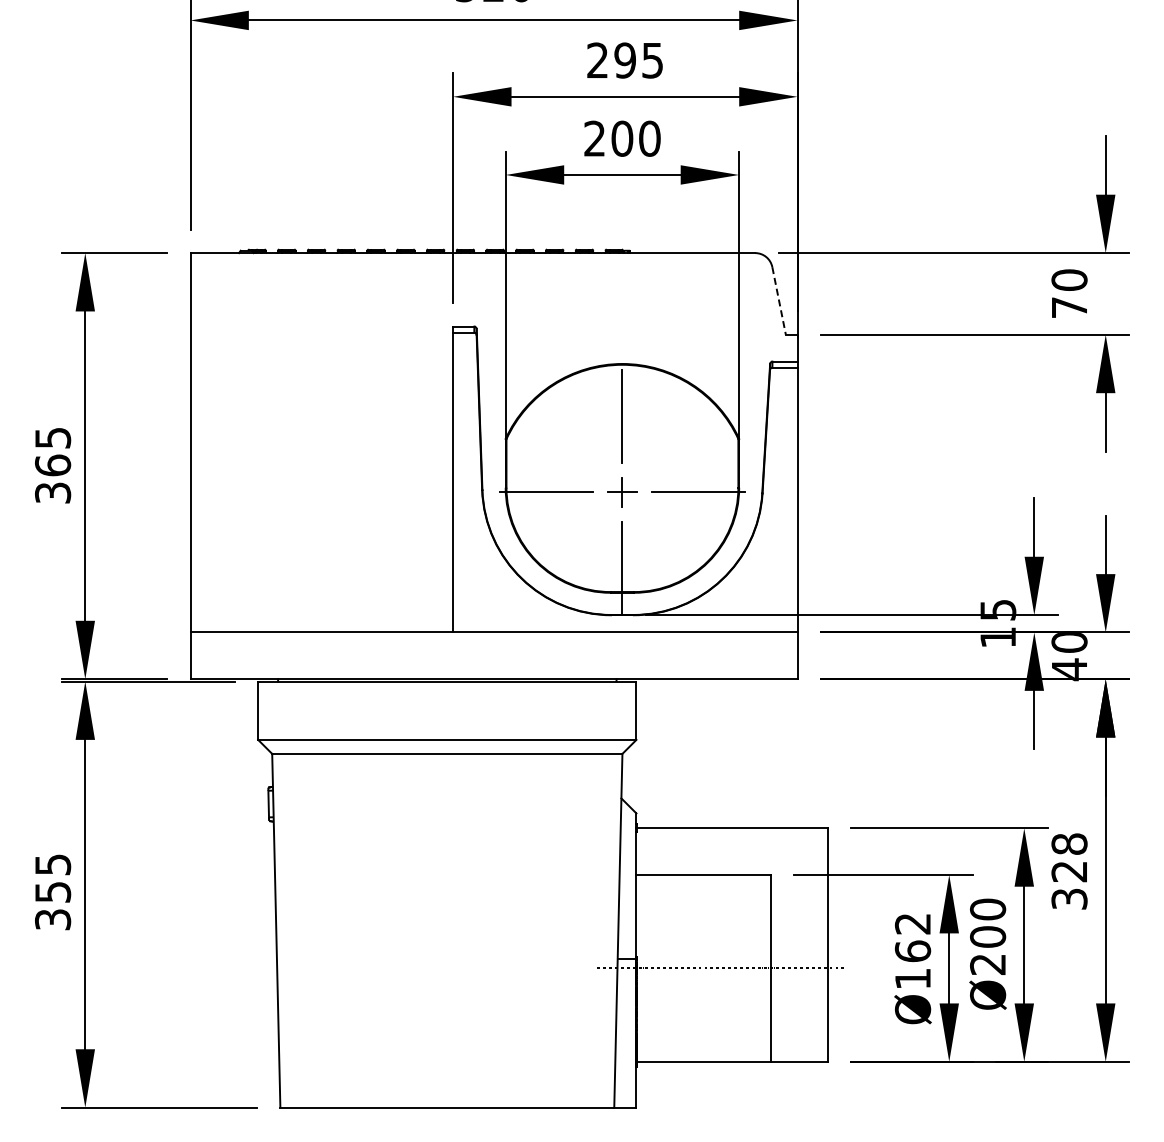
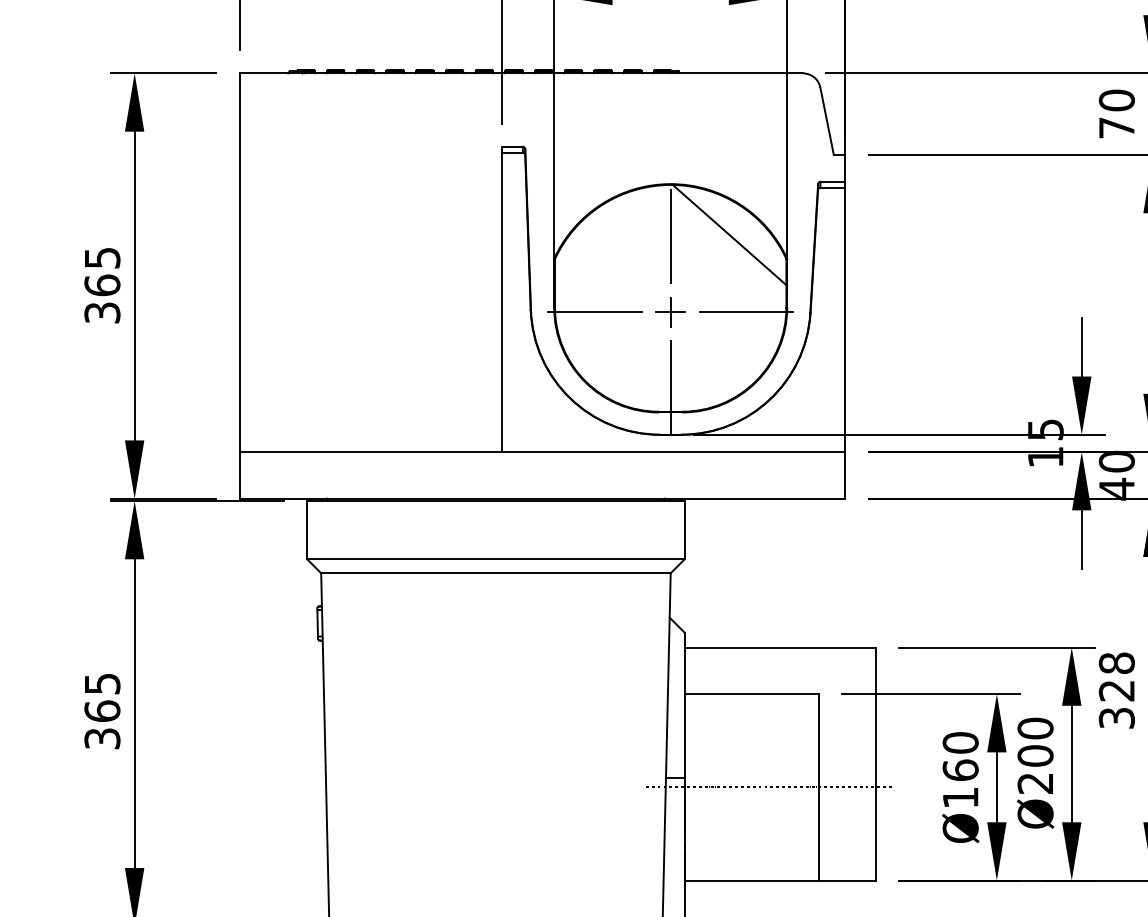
line: (779, 301) -> (827, 121), dashed -> solid
line: (681, 414) -> (729, 234), added
text: (53, 891) -> (102, 710), 355 -> 365
text: (912, 923) -> (960, 742), Ø162 -> Ø160

